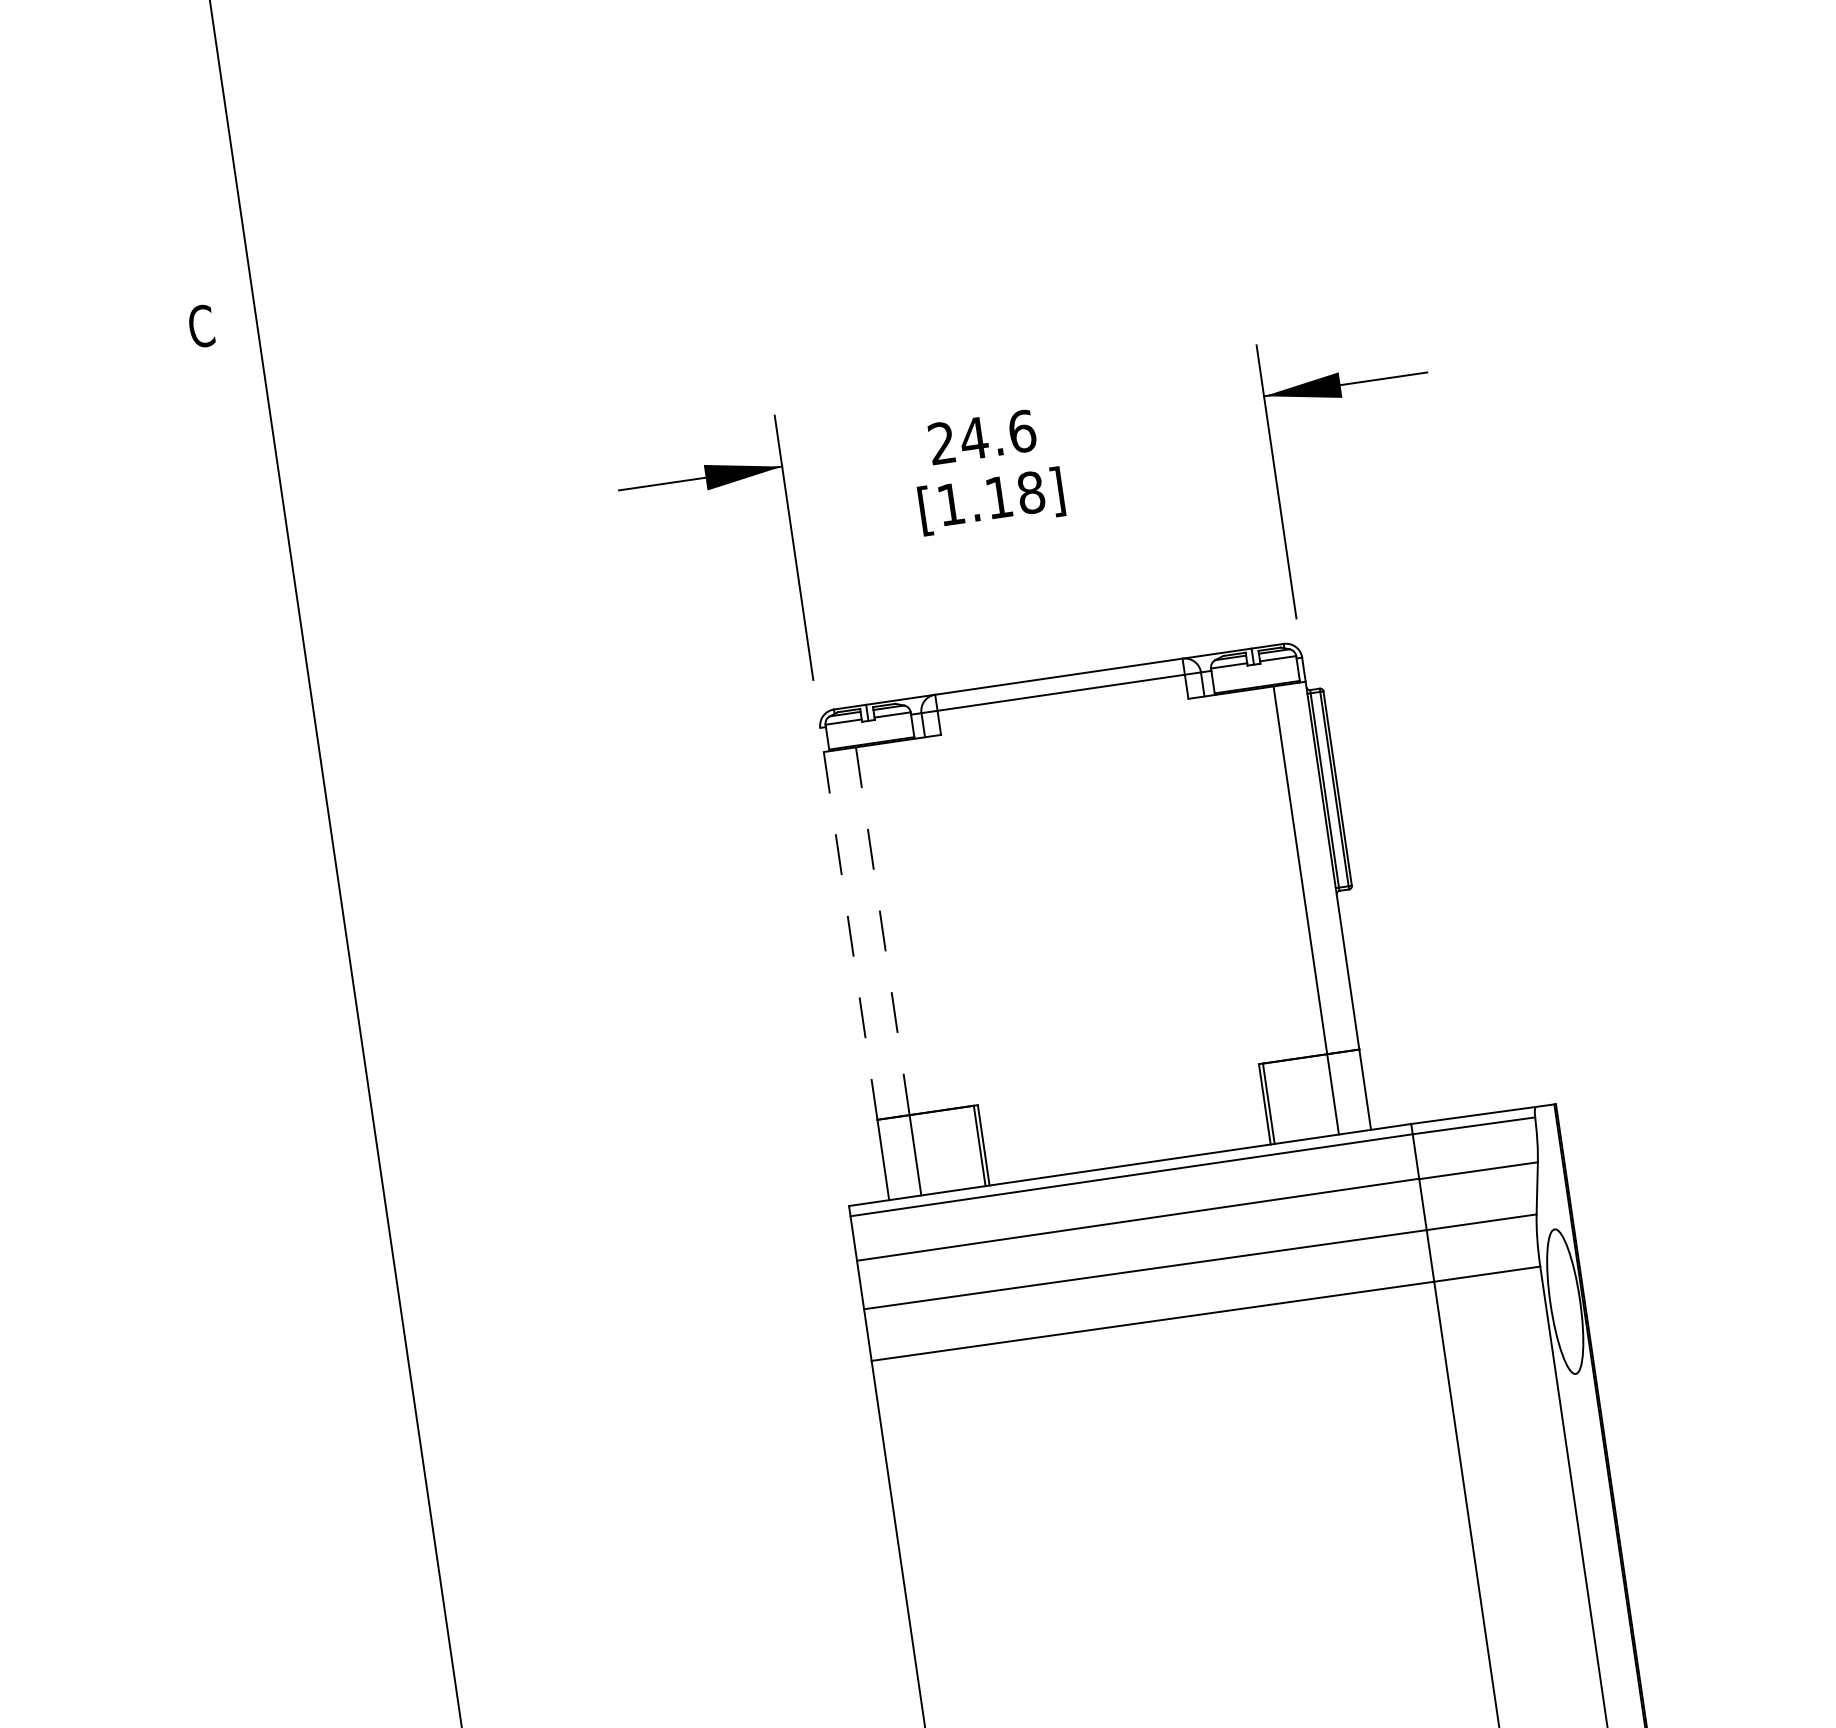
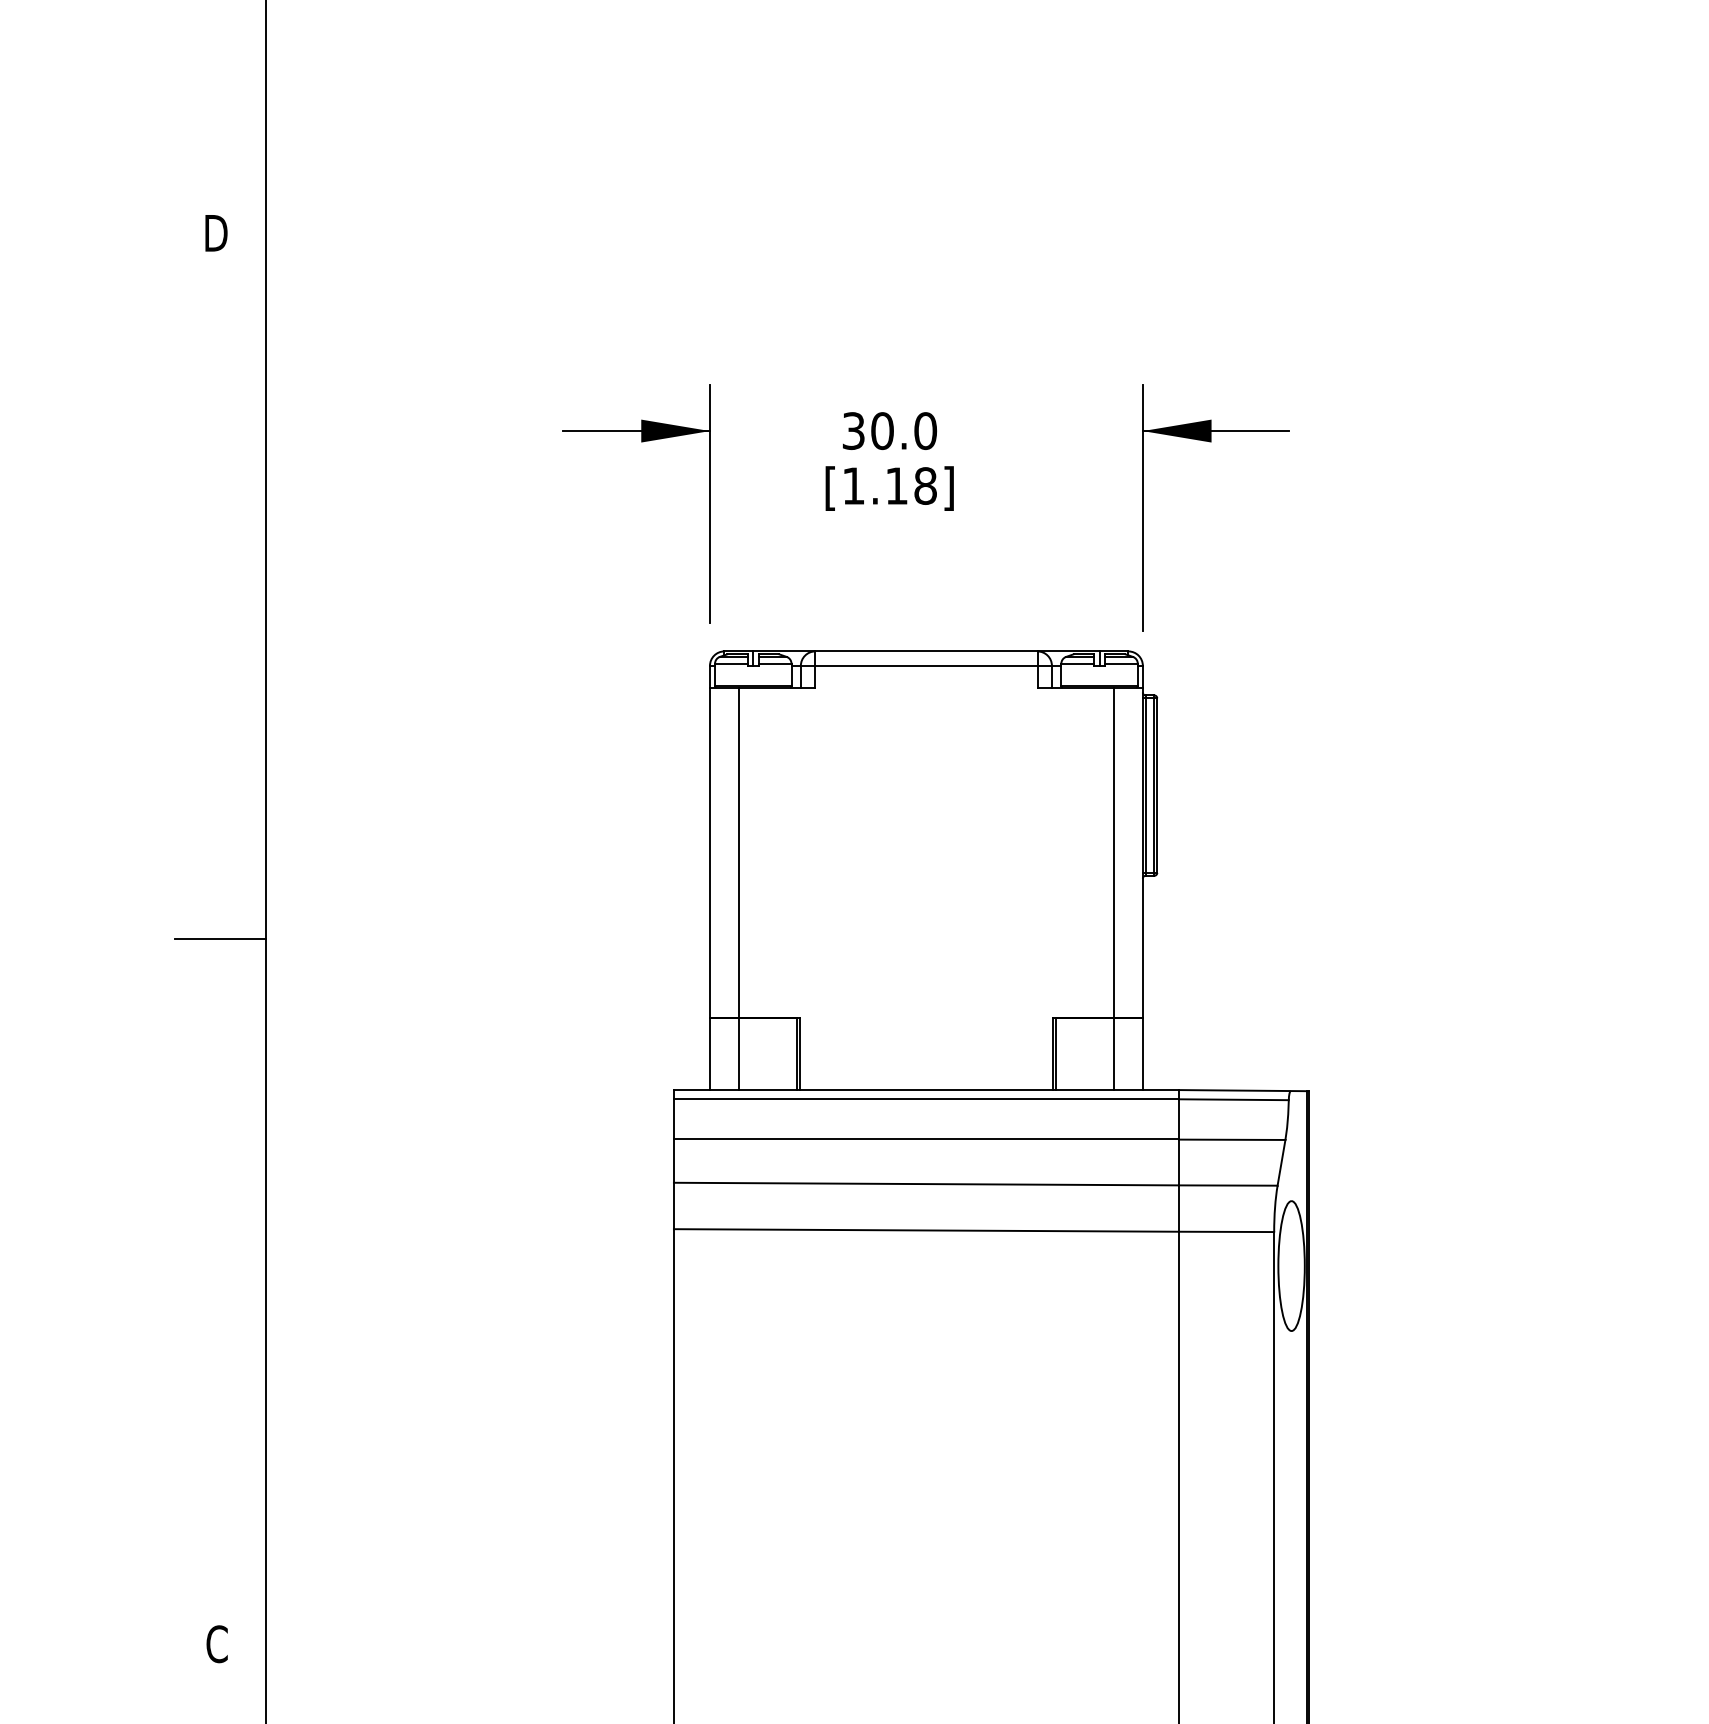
text: (200, 326) -> (216, 233), C -> D
text: (982, 437) -> (889, 431), 24.6 -> 30.0
line: (848, 923) -> (709, 841), dashed -> solid
line: (882, 932) -> (738, 853), dashed -> solid
line: (319, 1110) -> (220, 938), added

